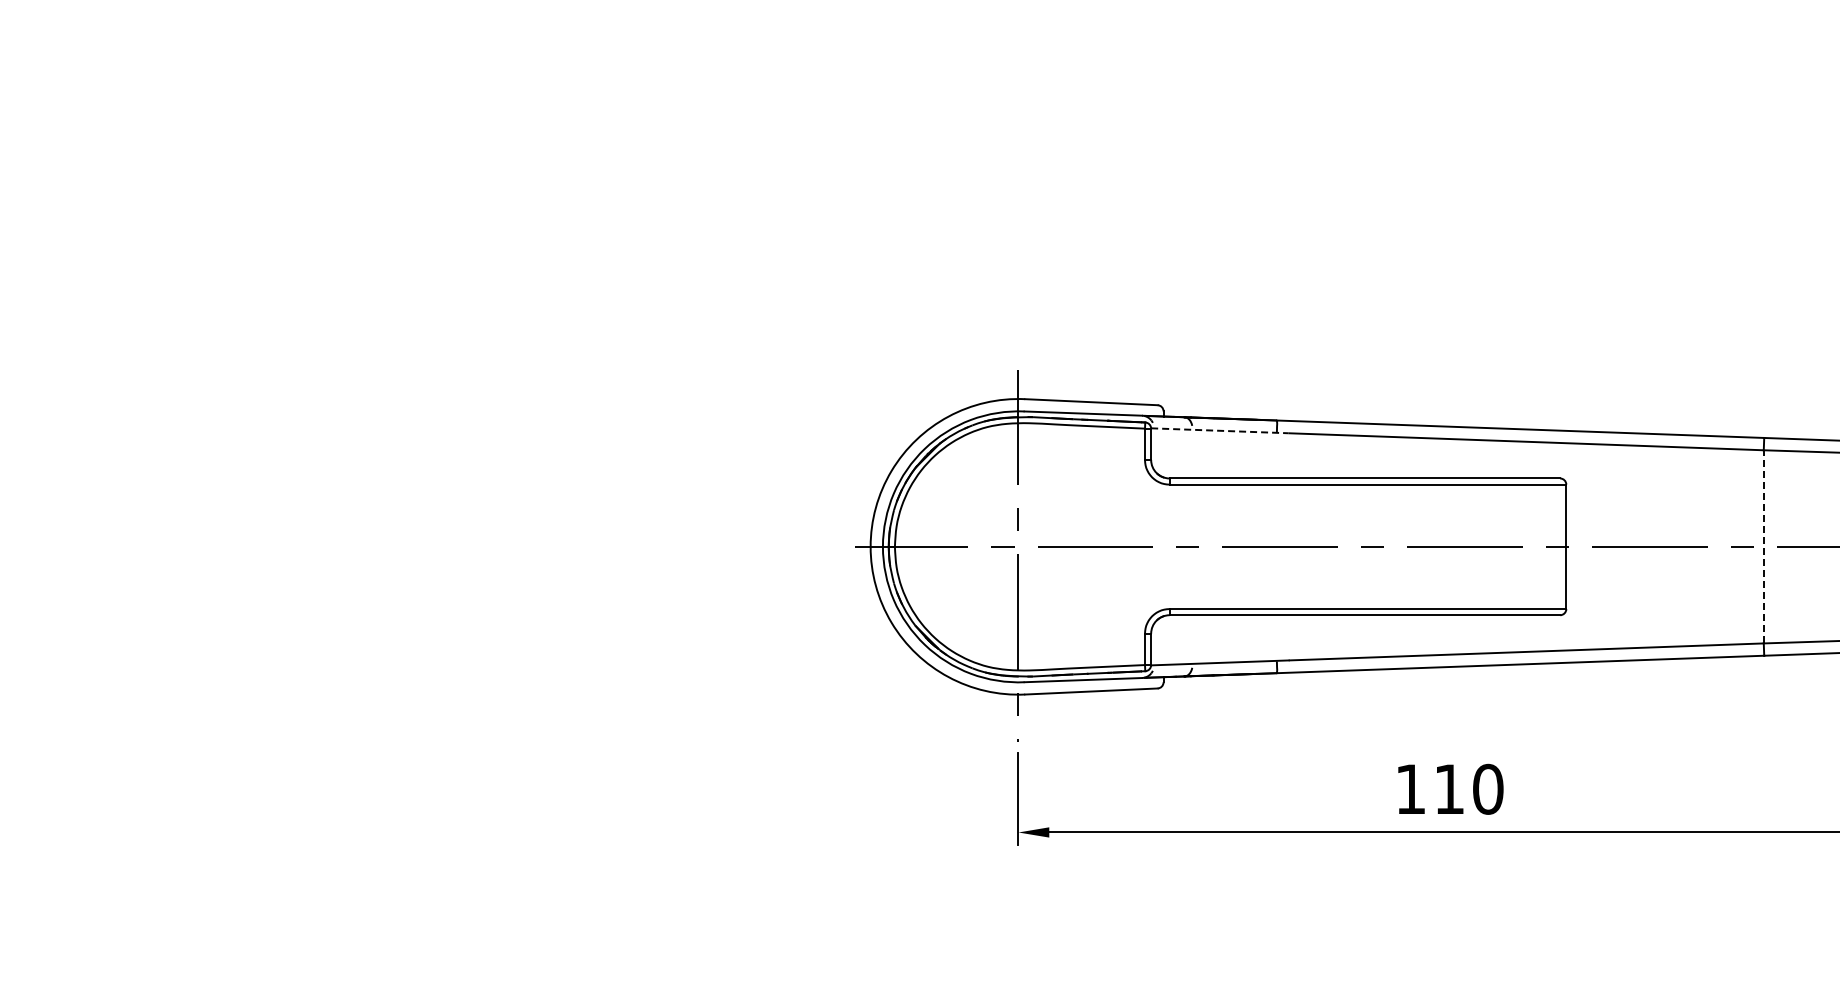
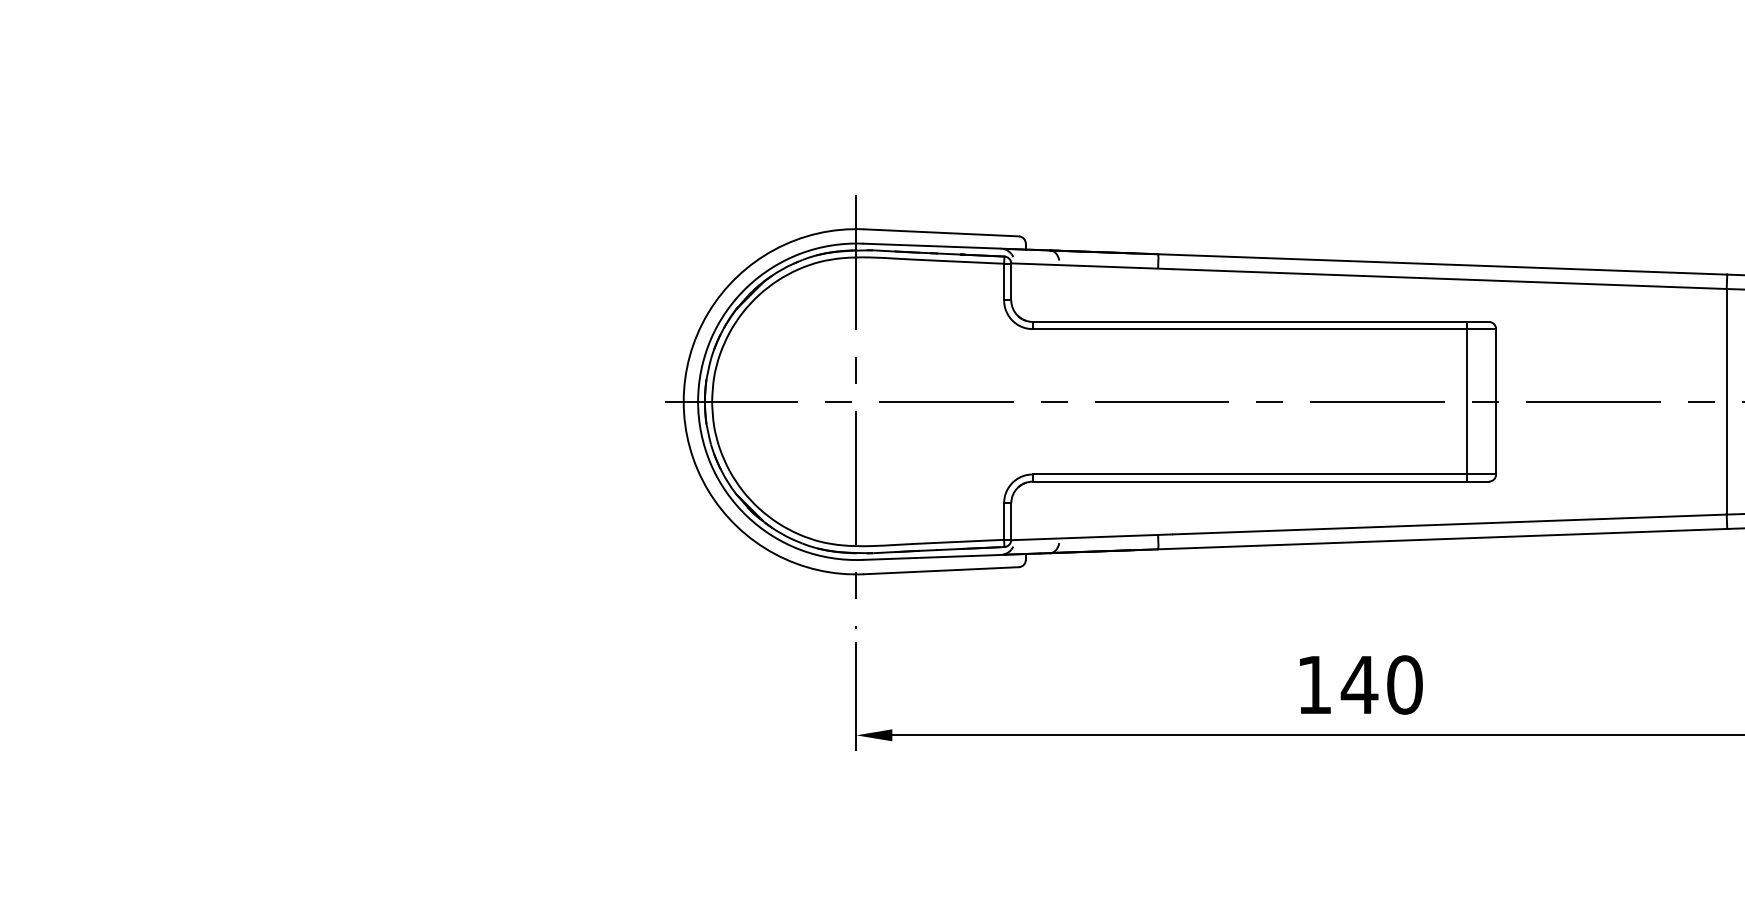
line: (1219, 430) -> (1091, 265), dashed -> solid
line: (1541, 546) -> (1467, 401), added
line: (1763, 546) -> (1726, 401), dashed -> solid
text: (1449, 788) -> (1359, 683), 110 -> 140

